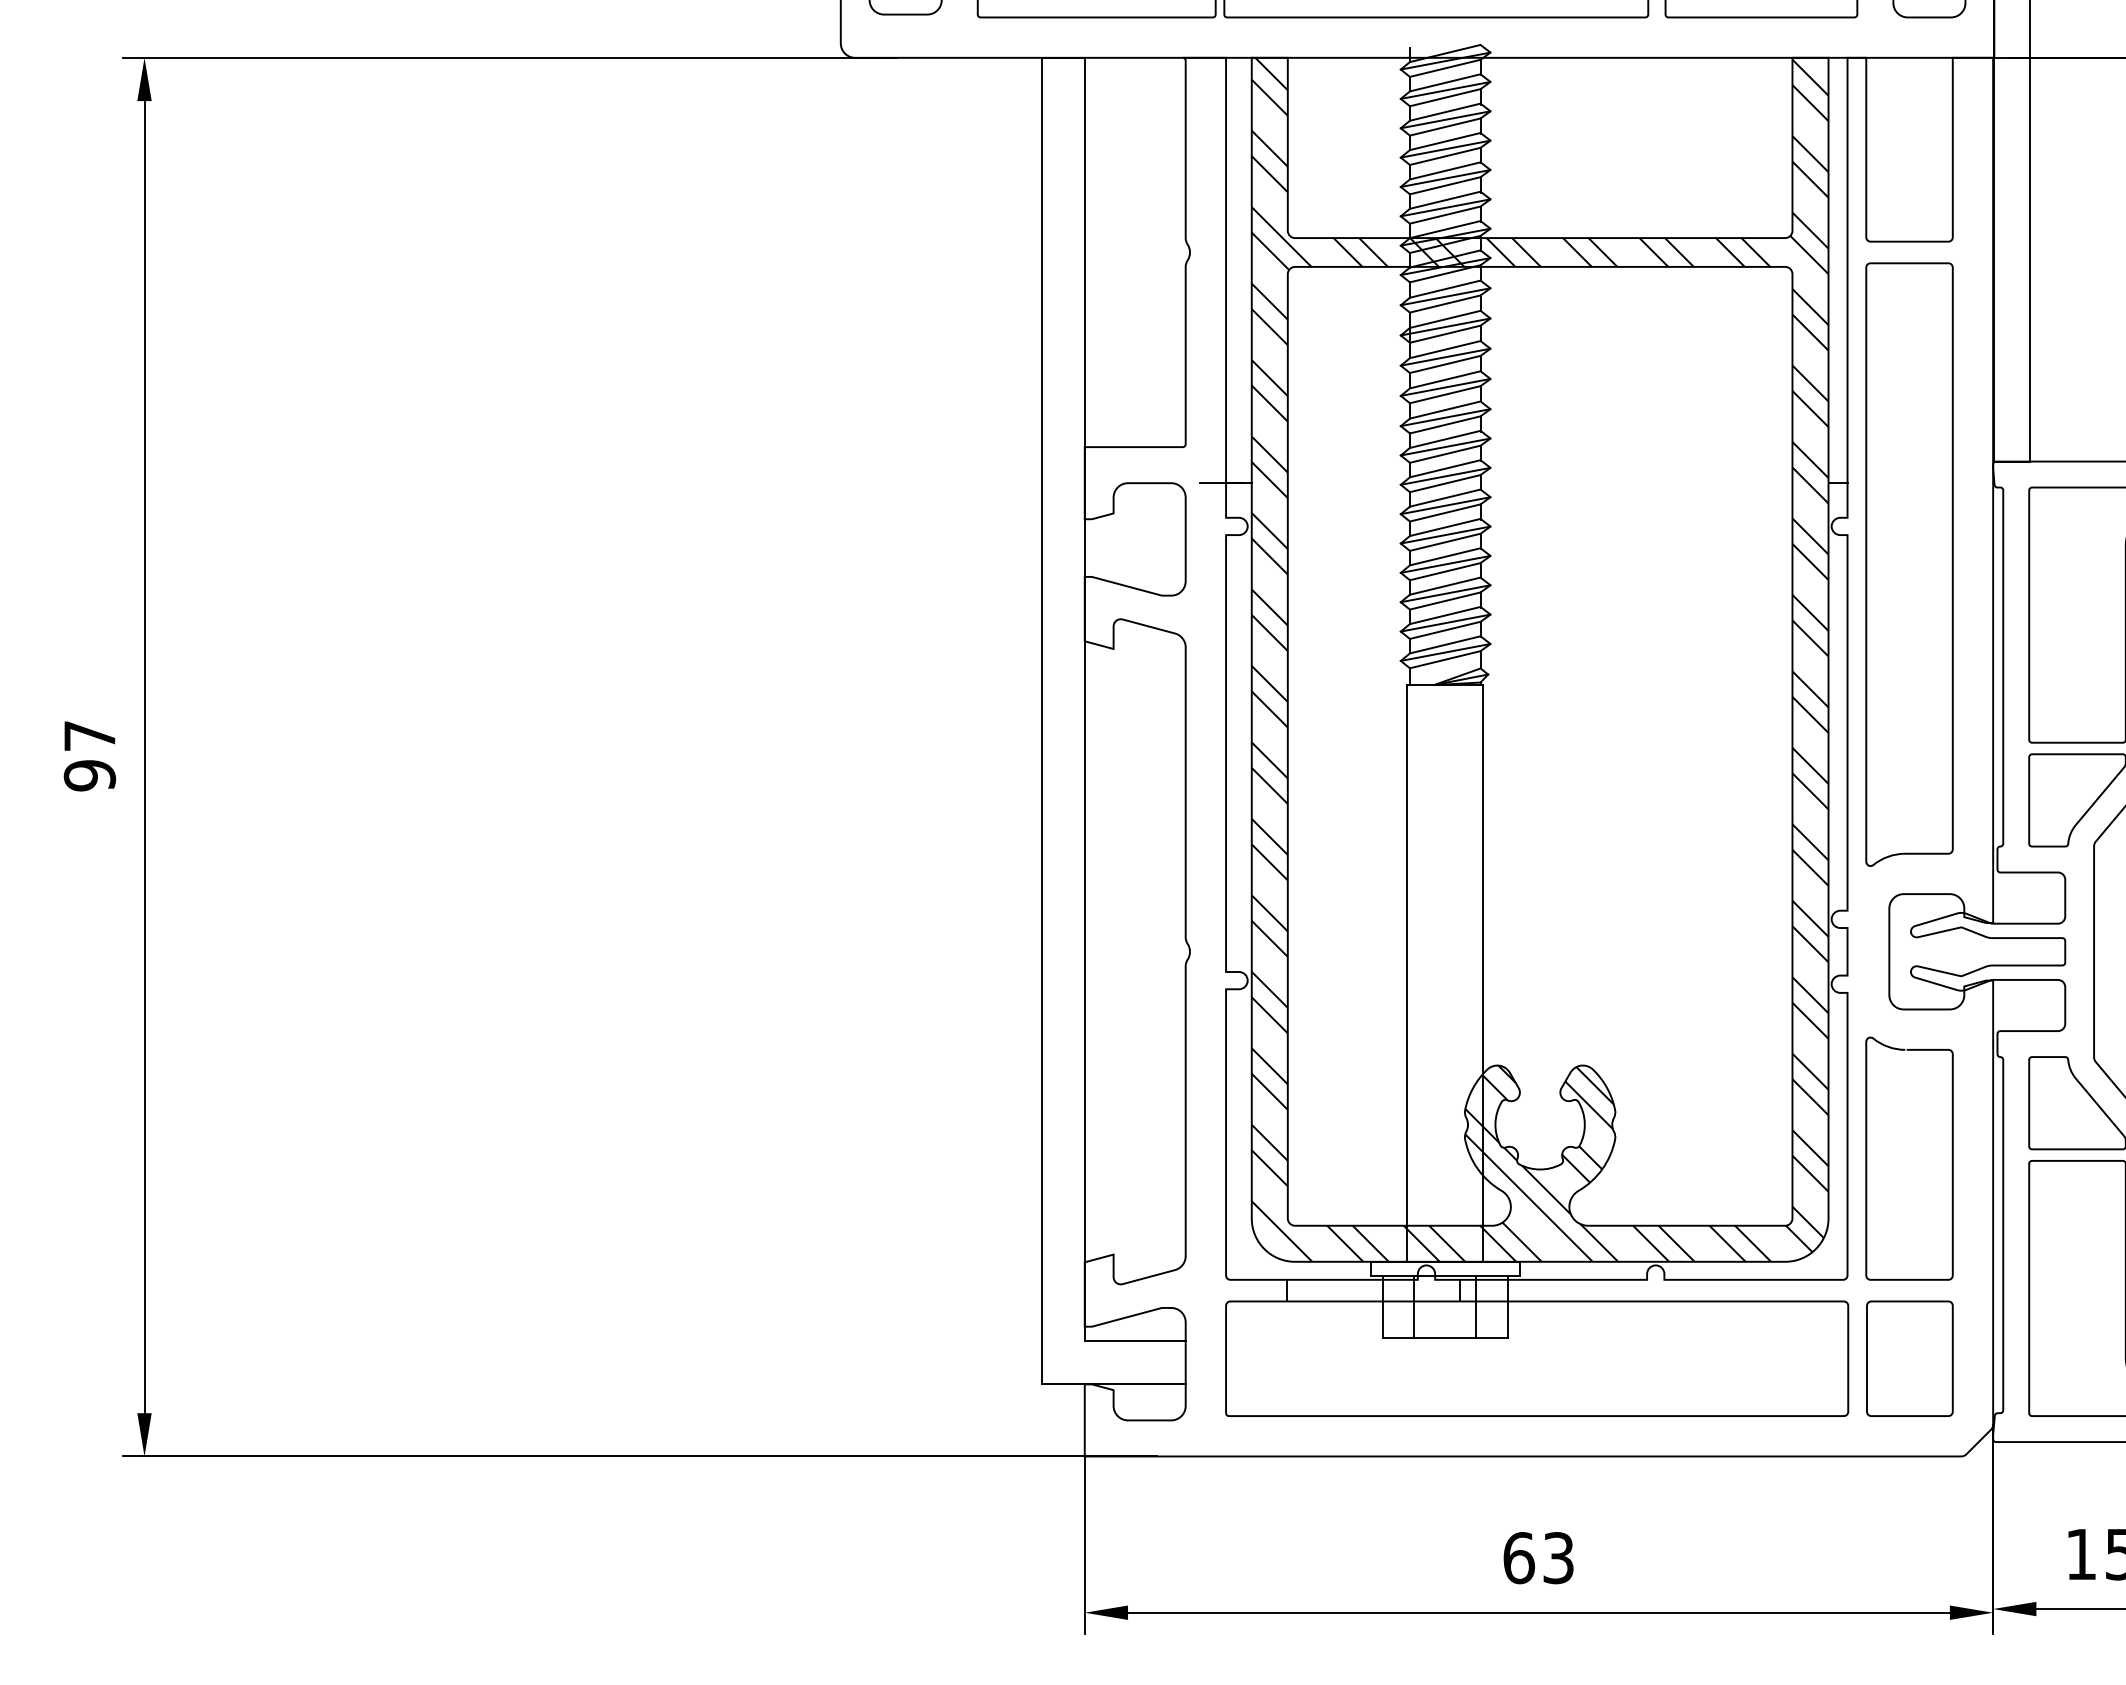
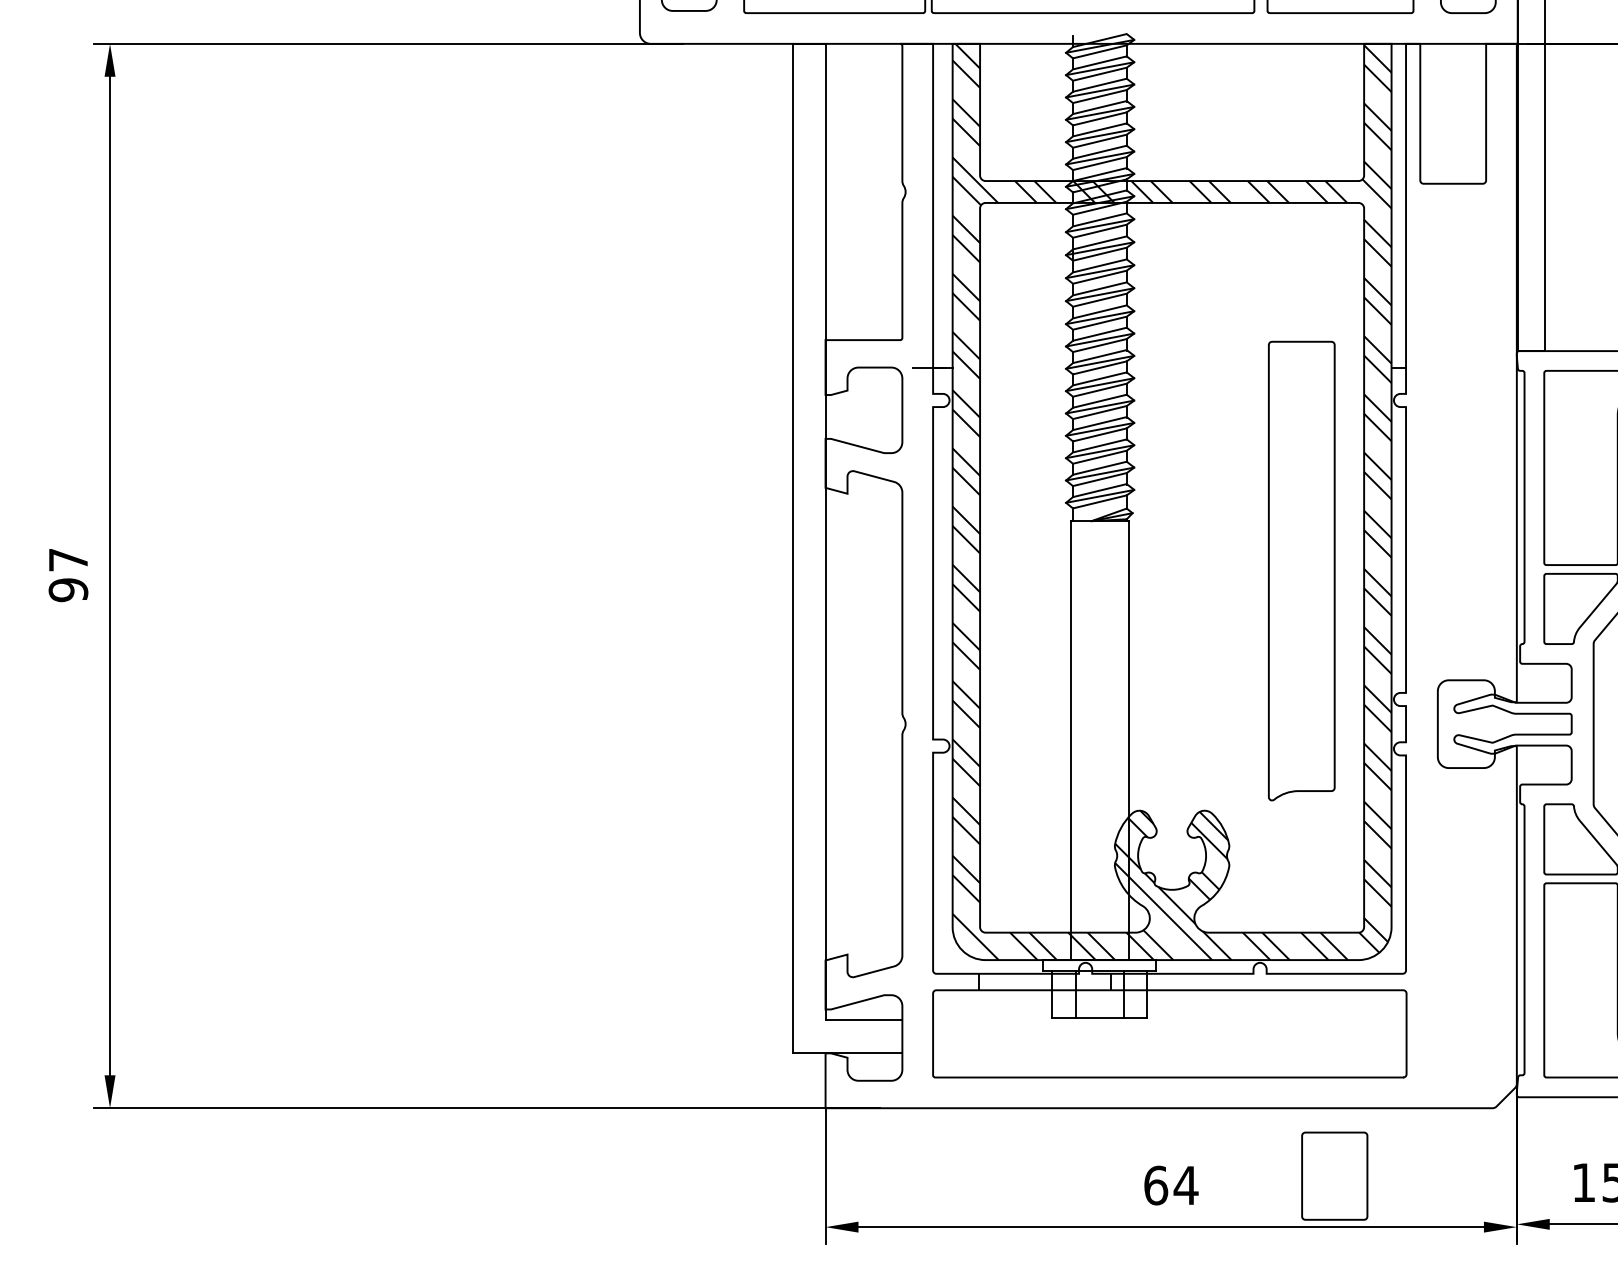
part: (1909, 564) -> (1301, 570), moved
curve: (1867, 1158) -> (1421, 881), removed
part: (1909, 1358) -> (1334, 1175), moved
text: (1558, 1558) -> (1186, 1185), 63 -> 64

